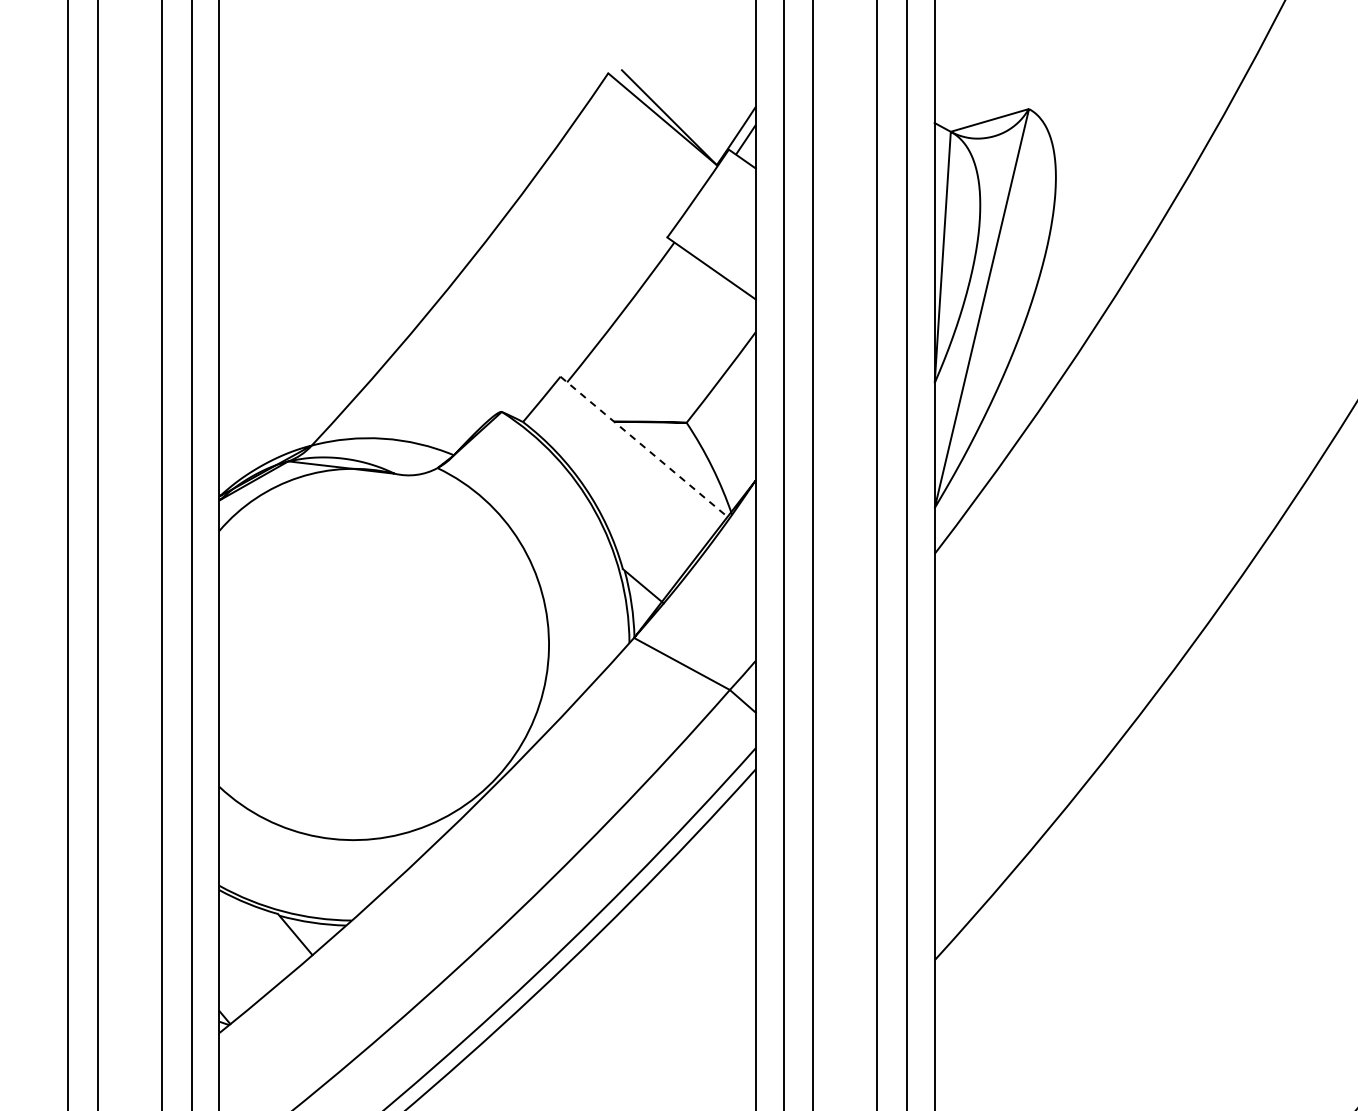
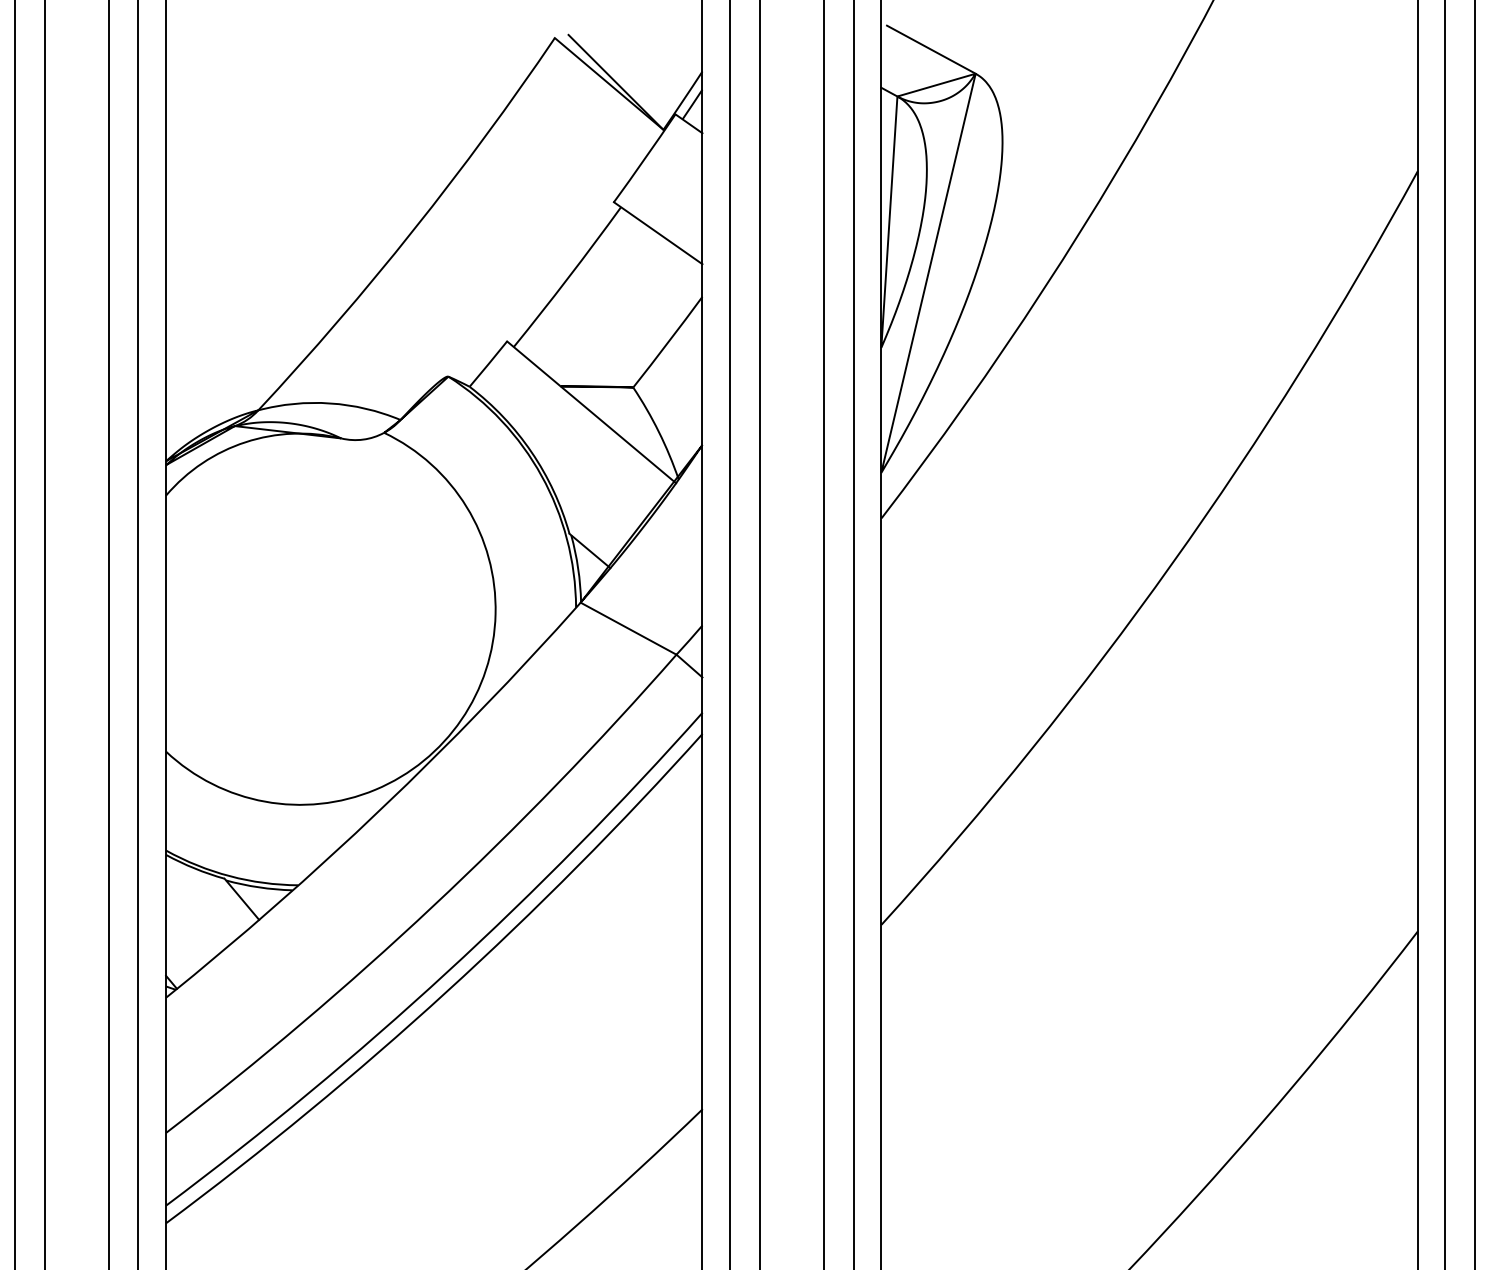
line: (983, 84) -> (930, 49), added
line: (645, 447) -> (592, 412), dashed -> solid

